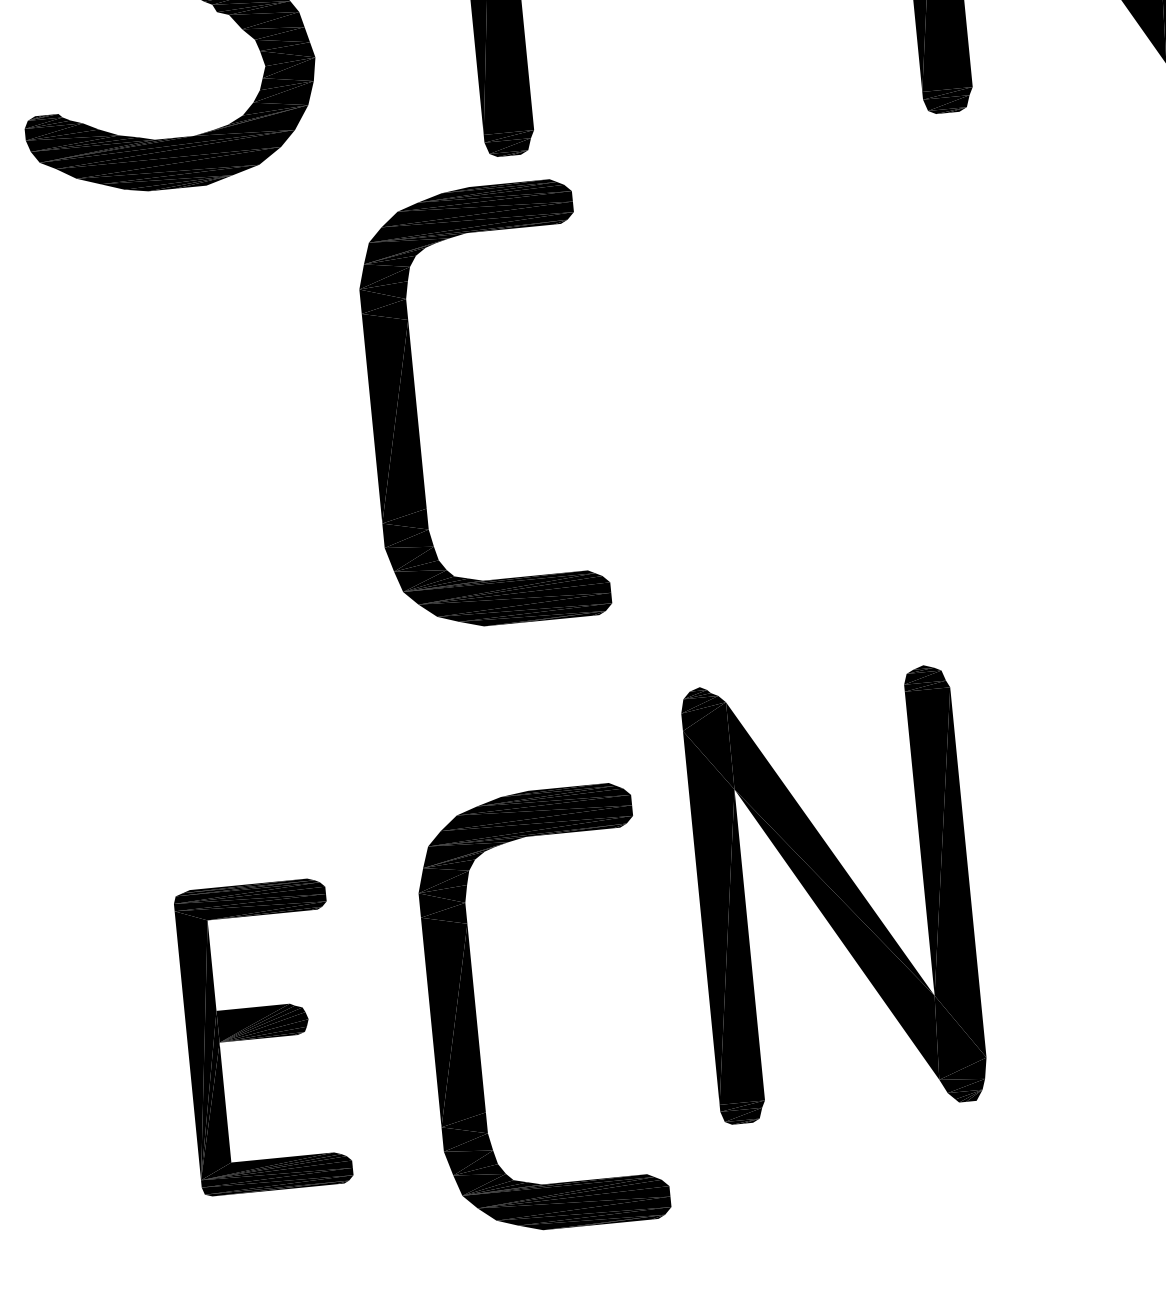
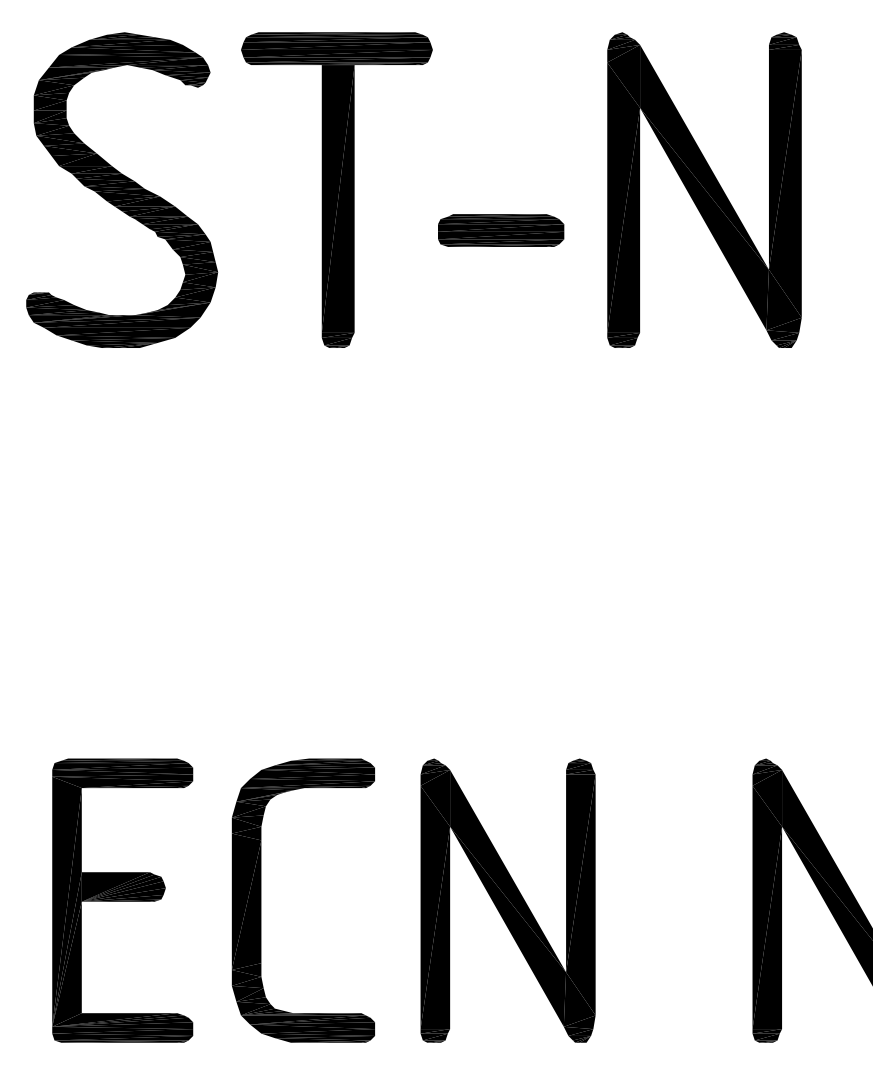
part: (417, 412) -> (261, 507), removed
part: (833, 894) -> (507, 900), moved
part: (263, 1037) -> (122, 900), size x1.43

